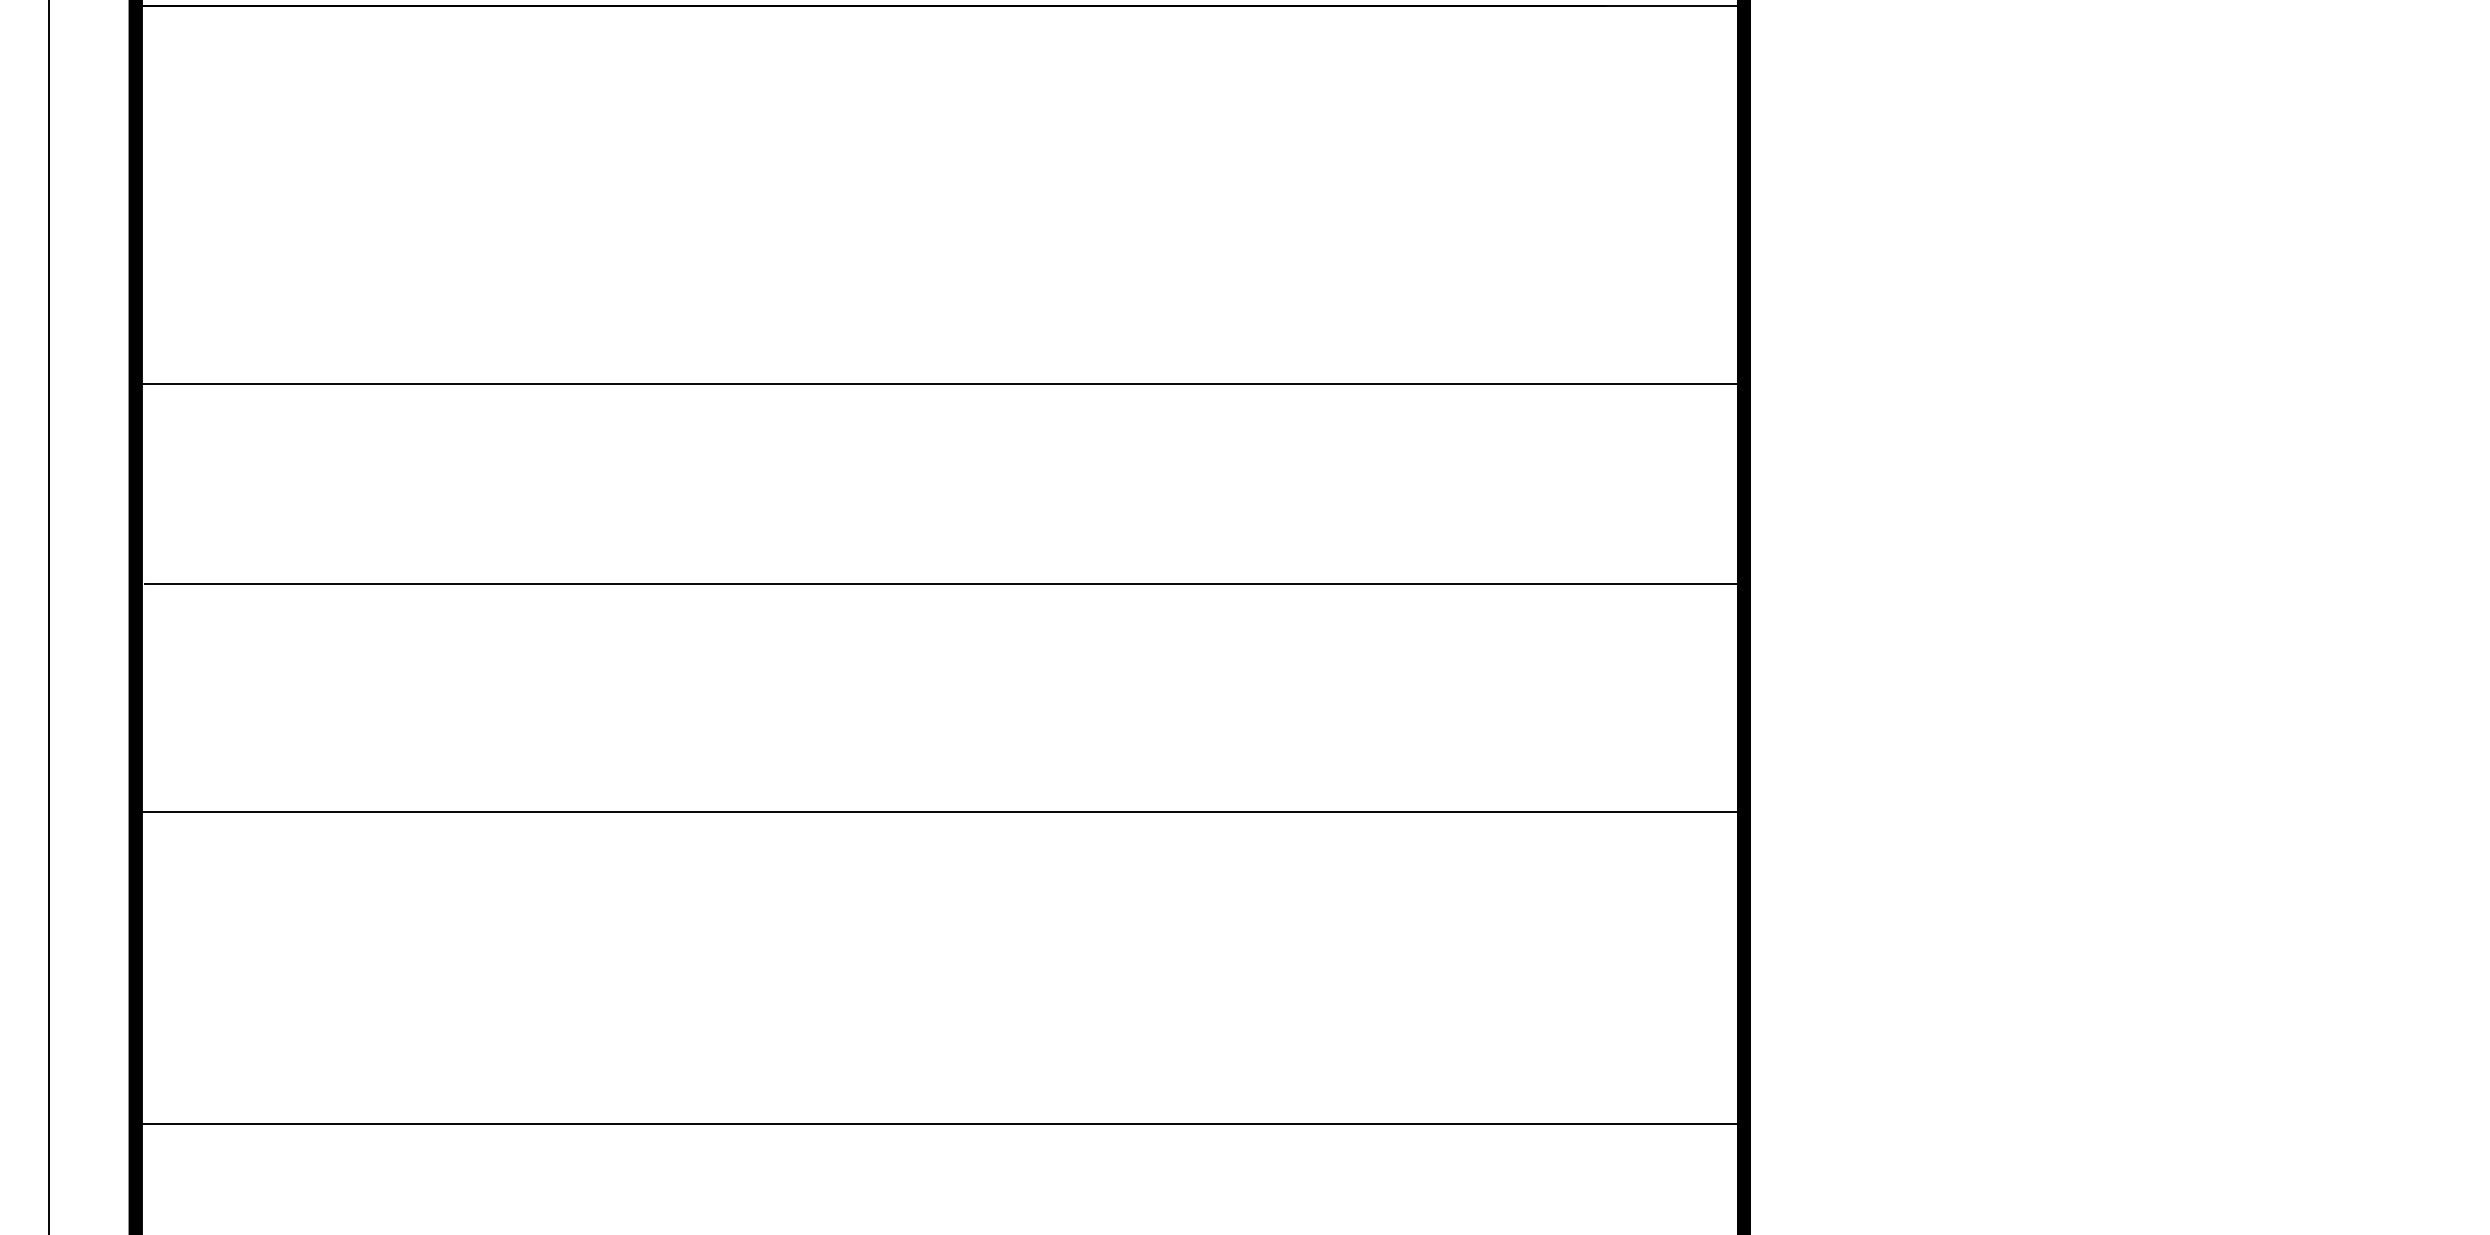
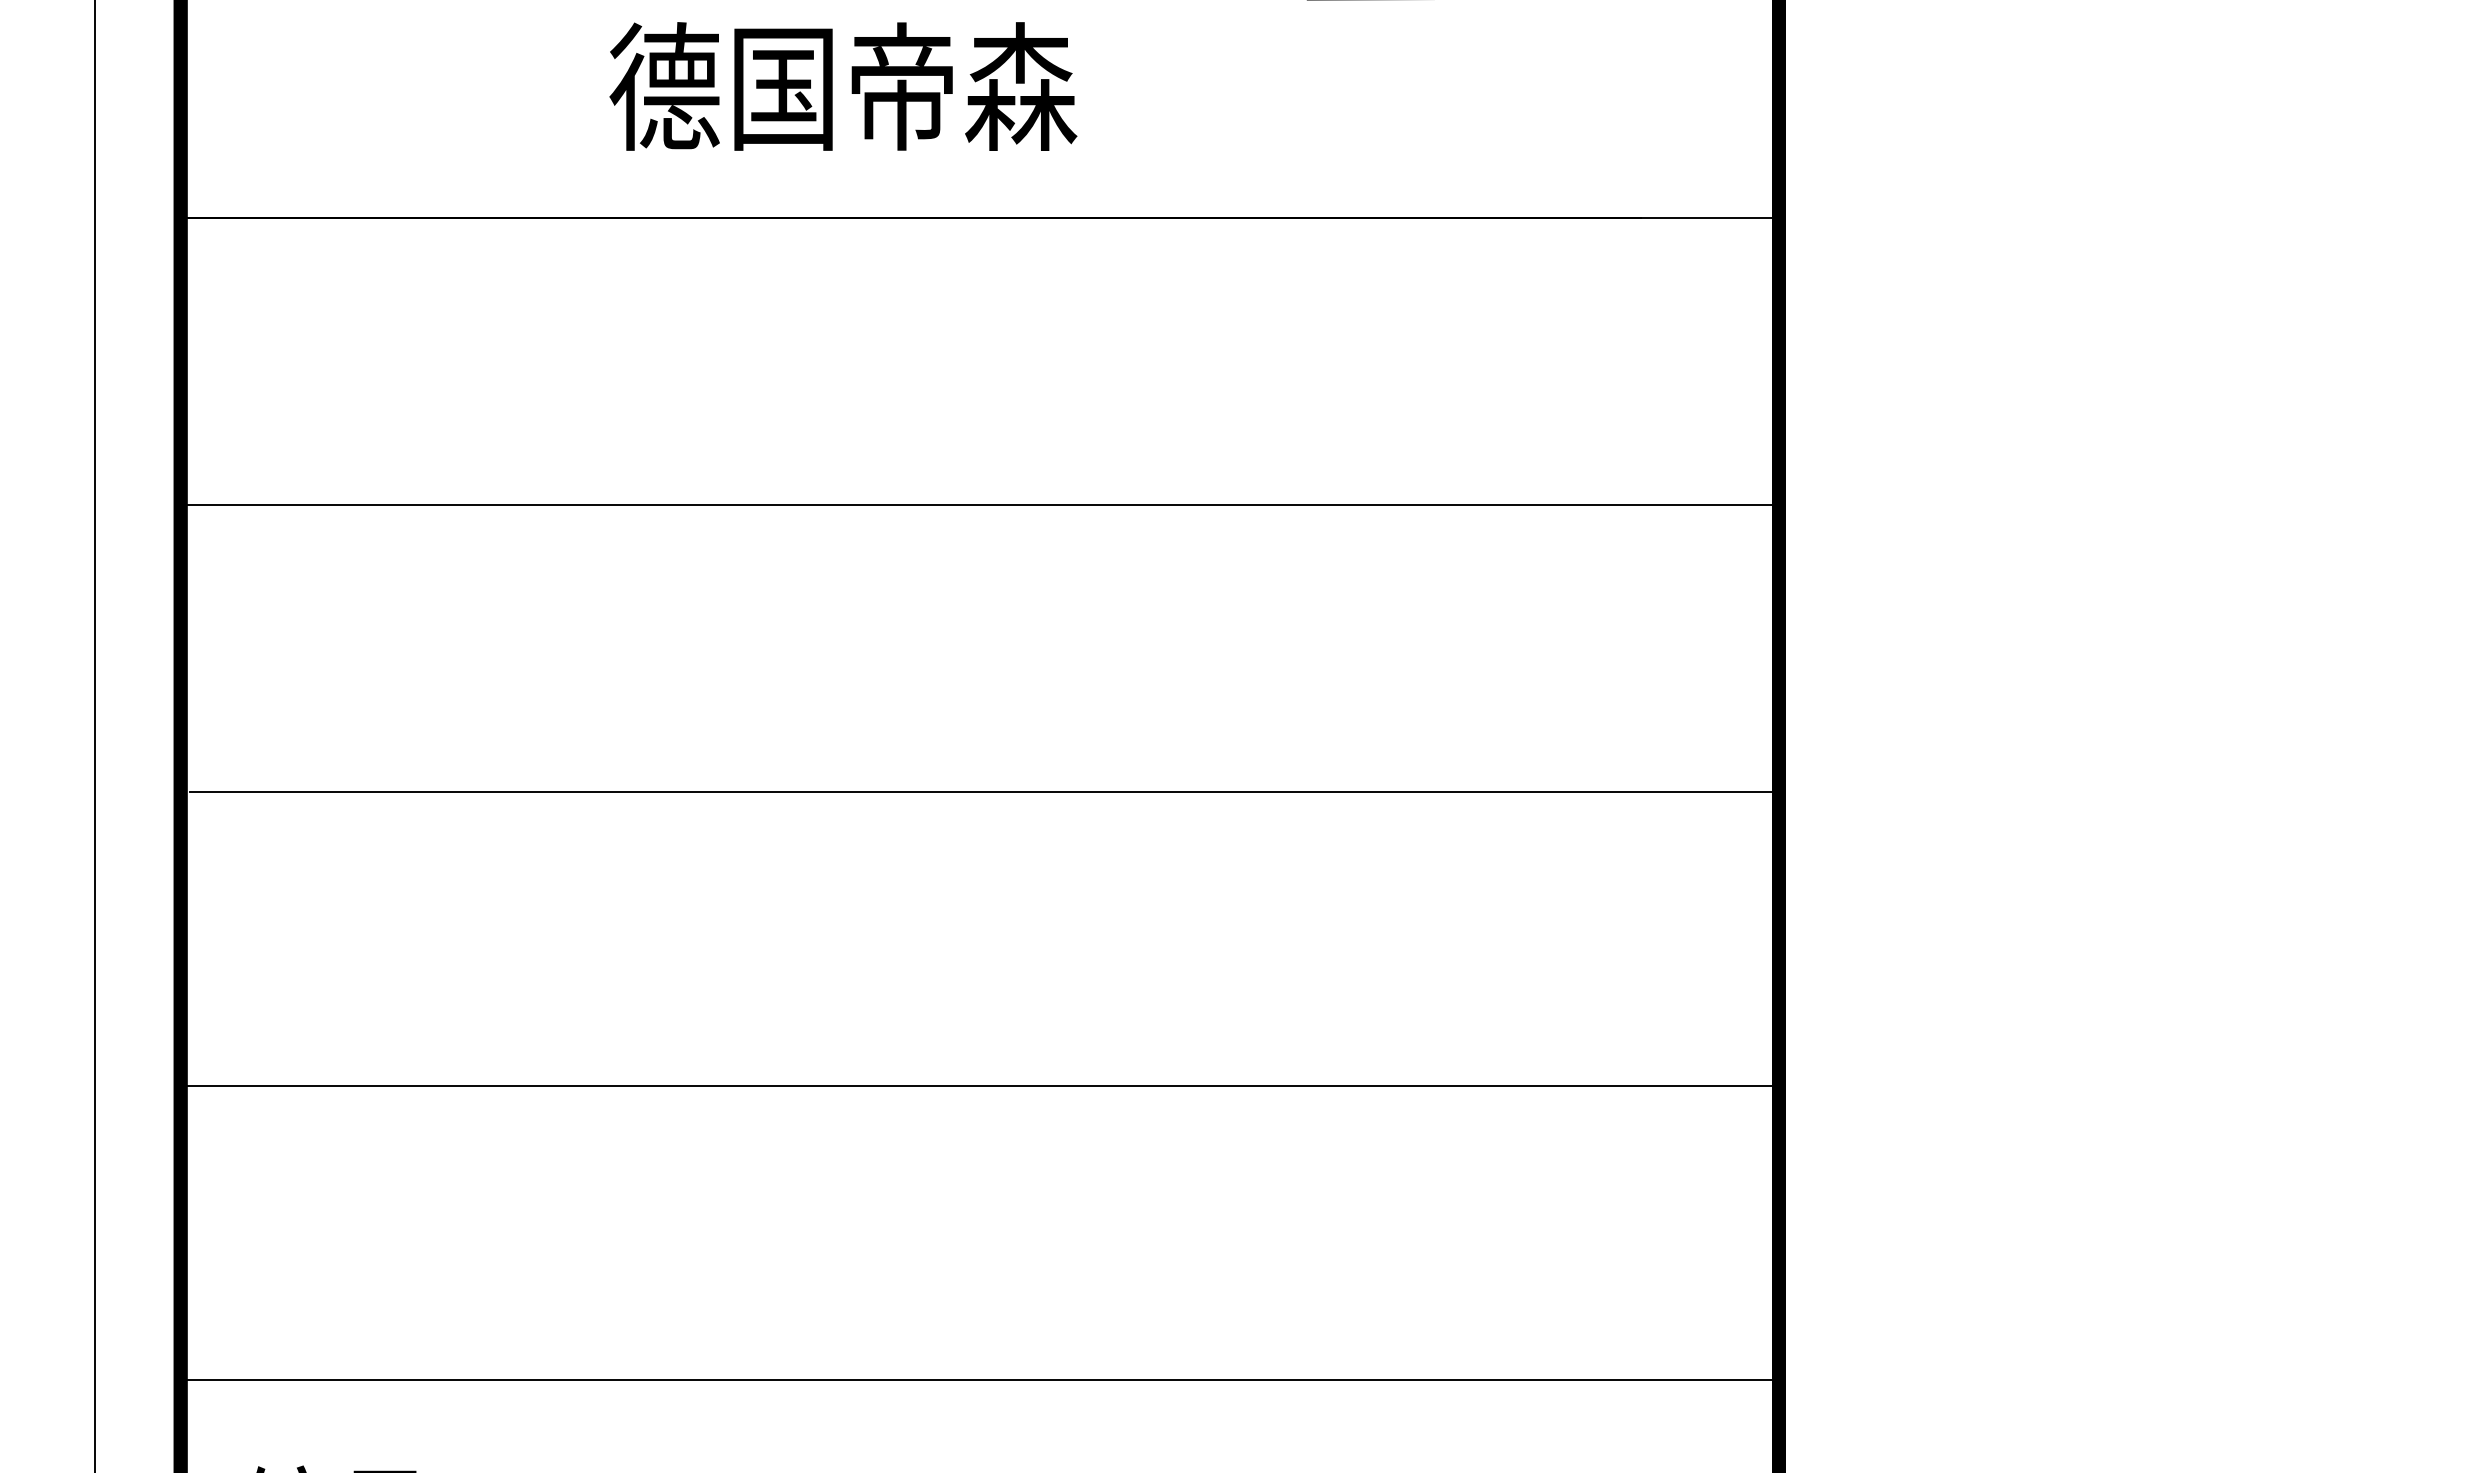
line: (939, 383) -> (979, 505), moved
line: (939, 811) -> (979, 1085), moved
line: (939, 1123) -> (979, 1379), moved

